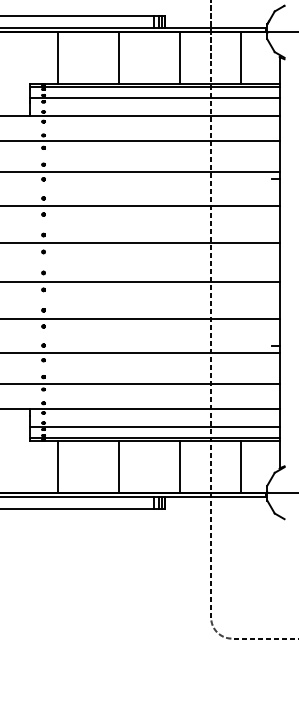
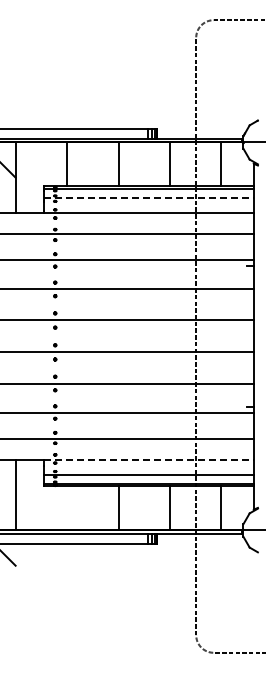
line: (154, 97) -> (148, 197), solid -> dashed
line: (154, 408) -> (148, 459), solid -> dashed
line: (58, 467) -> (67, 508), removed

